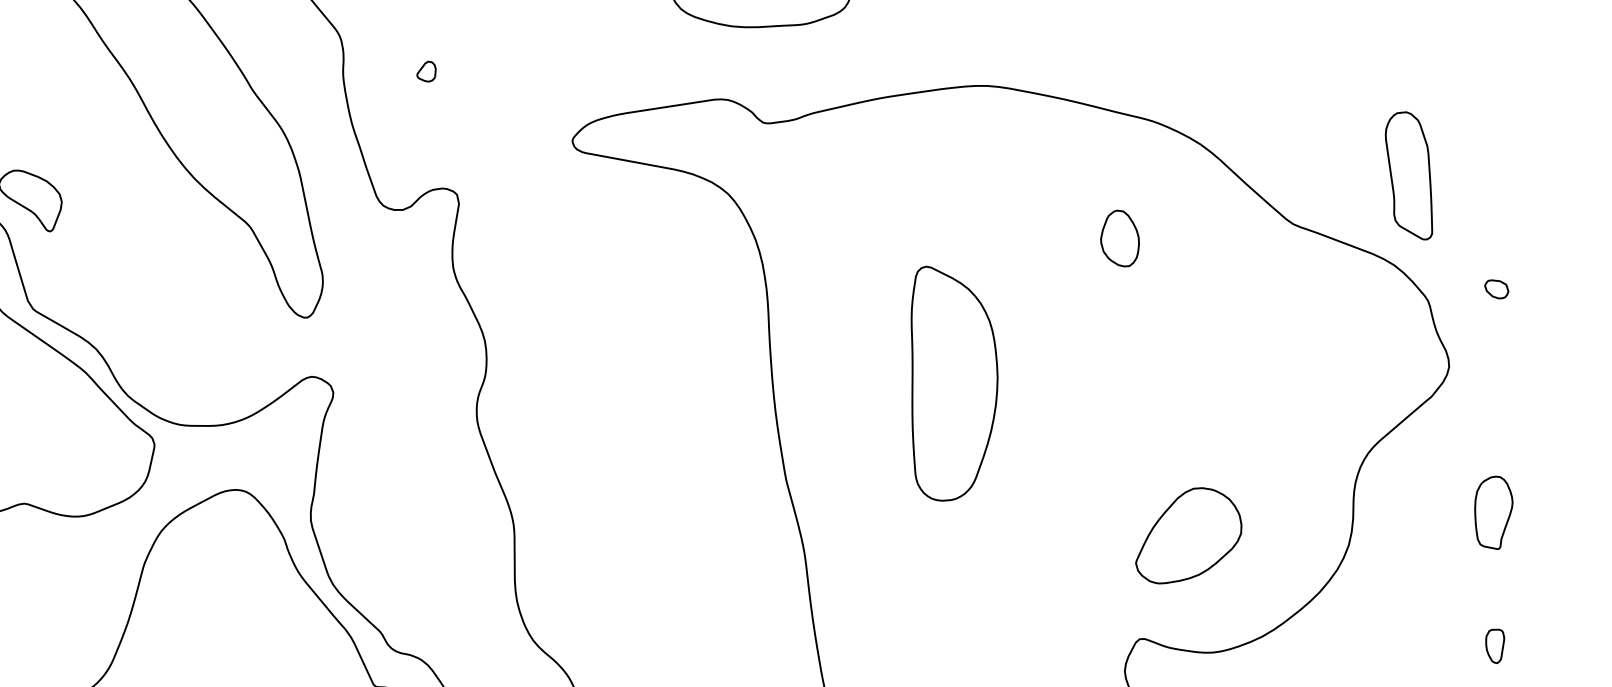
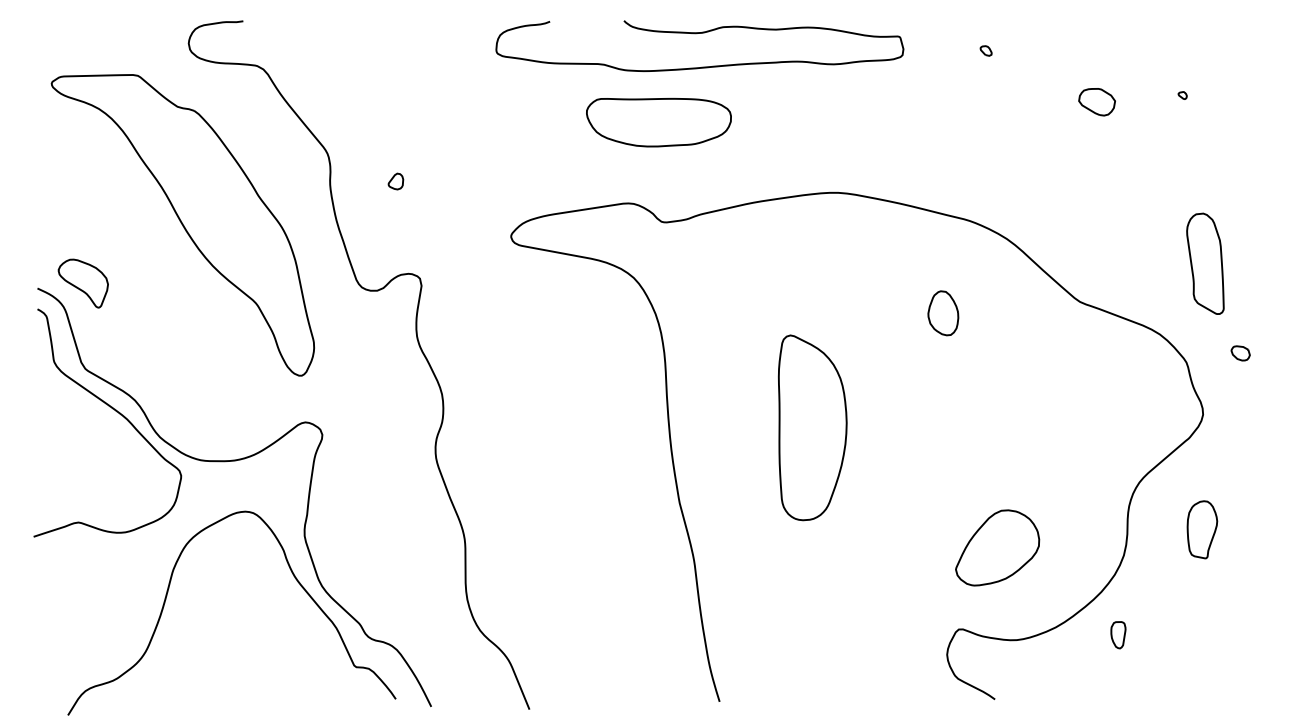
part: (1409, 175) -> (1205, 263), moved
part: (1493, 512) -> (1202, 529), moved
part: (1495, 646) -> (1118, 635), moved

